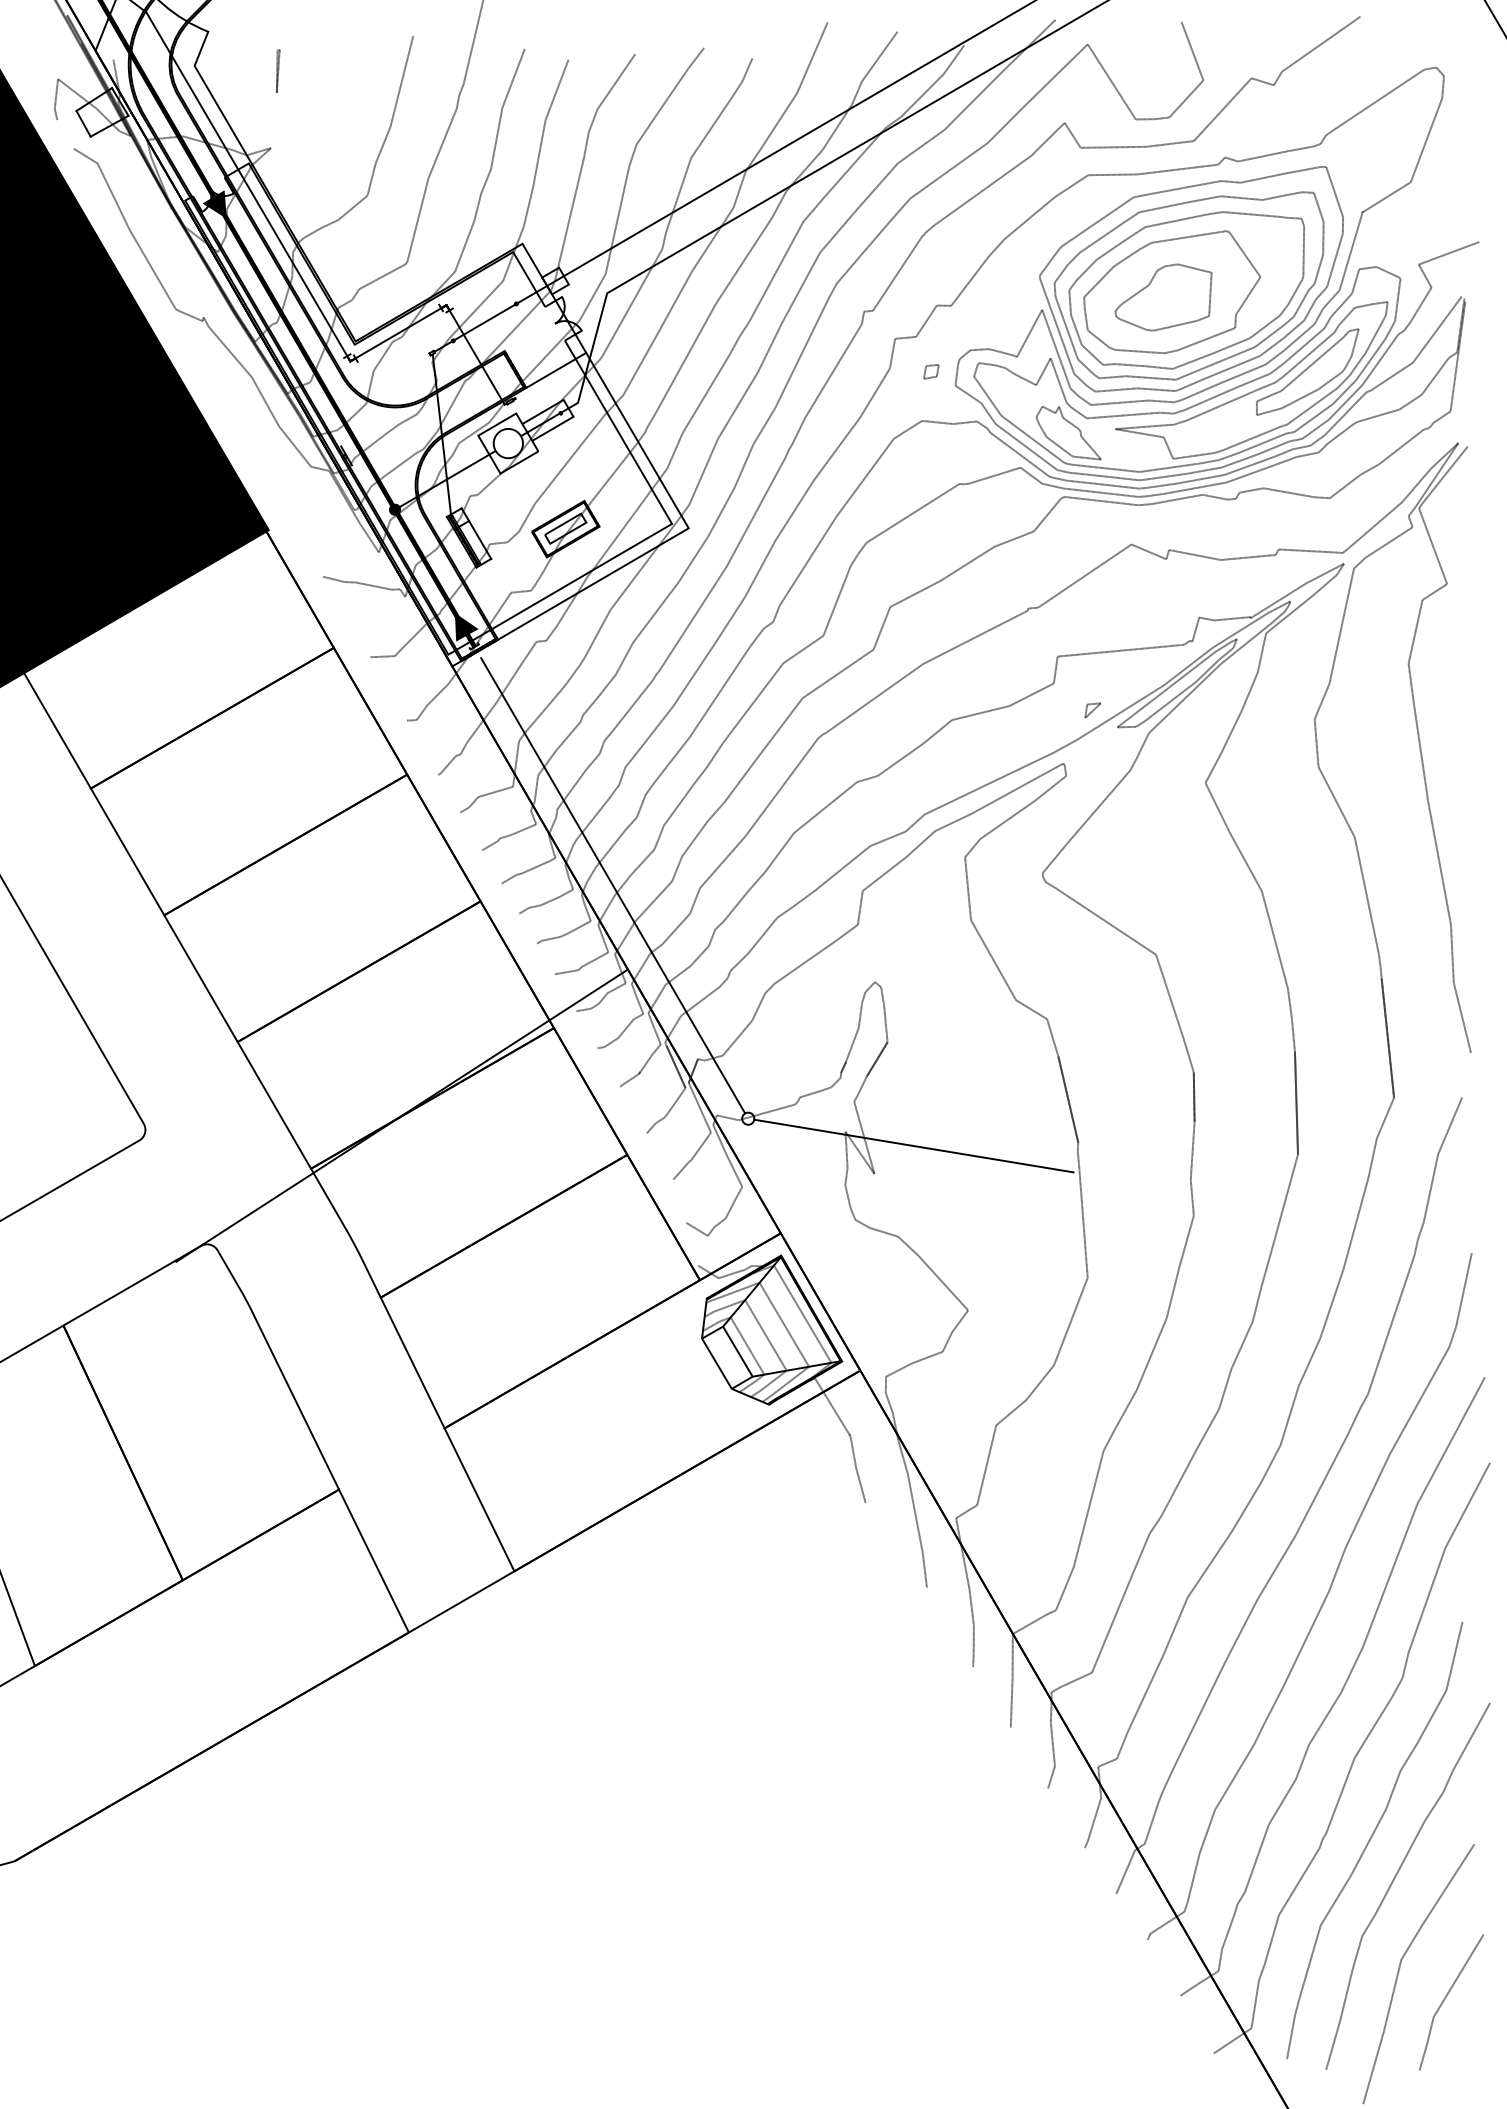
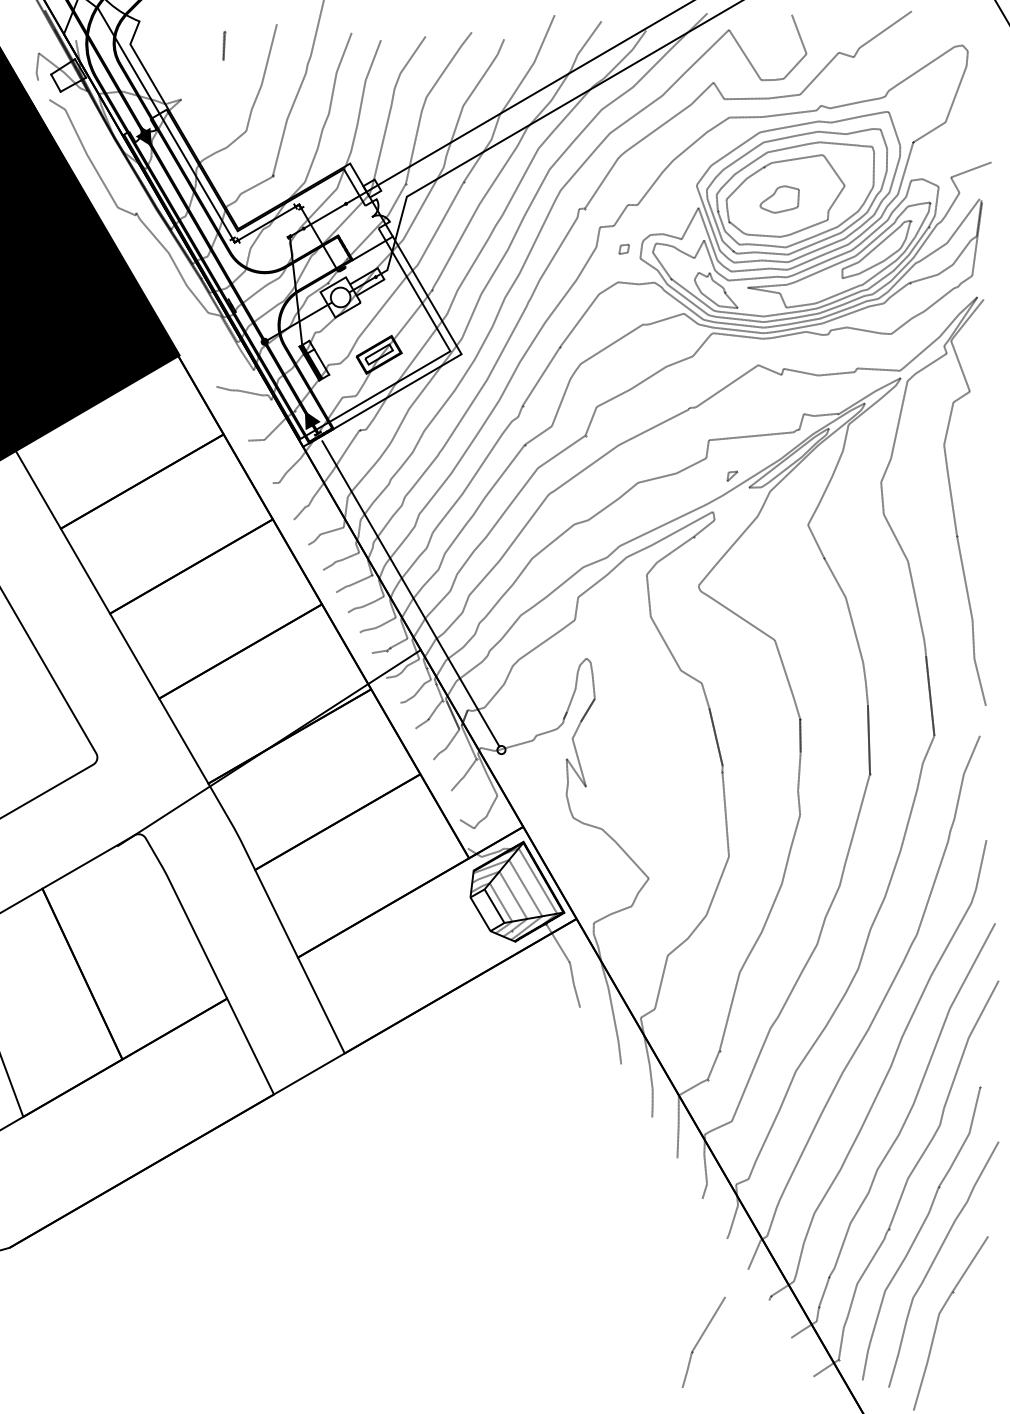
line: (278, 70) -> (224, 45), moved
part: (1162, 297) -> (779, 199), size x0.6
line: (913, 1146) -> (612, 768), removed
line: (1446, 1999) -> (700, 1340), moved

